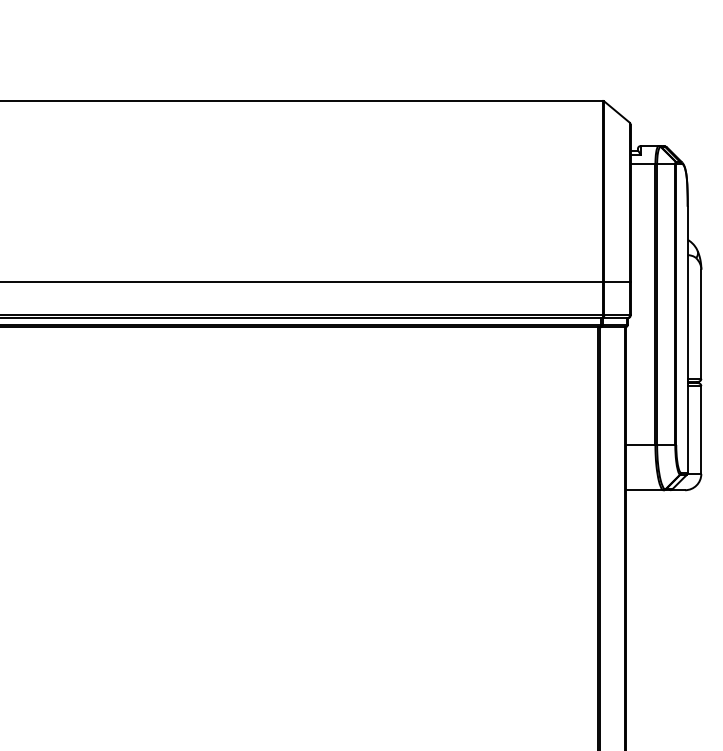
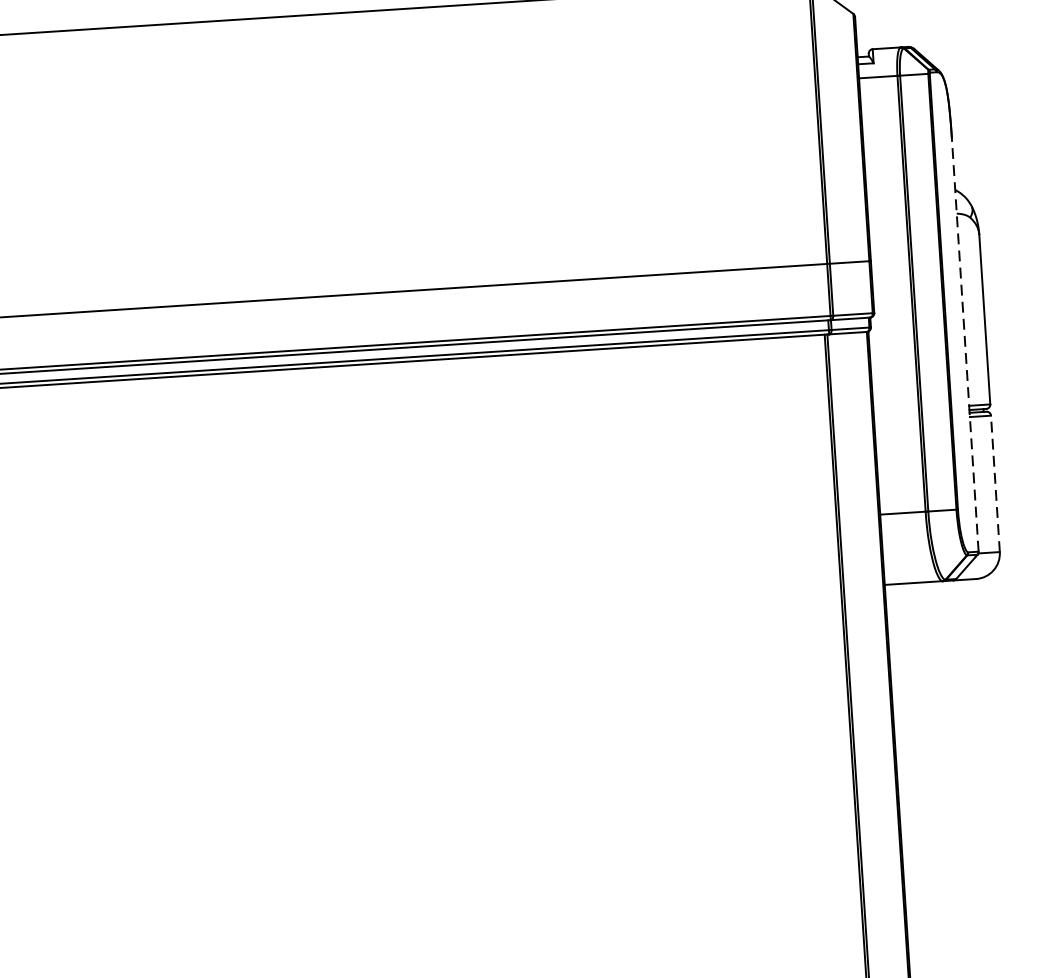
line: (687, 339) -> (964, 344), solid -> dashed
line: (701, 430) -> (995, 484), solid -> dashed

